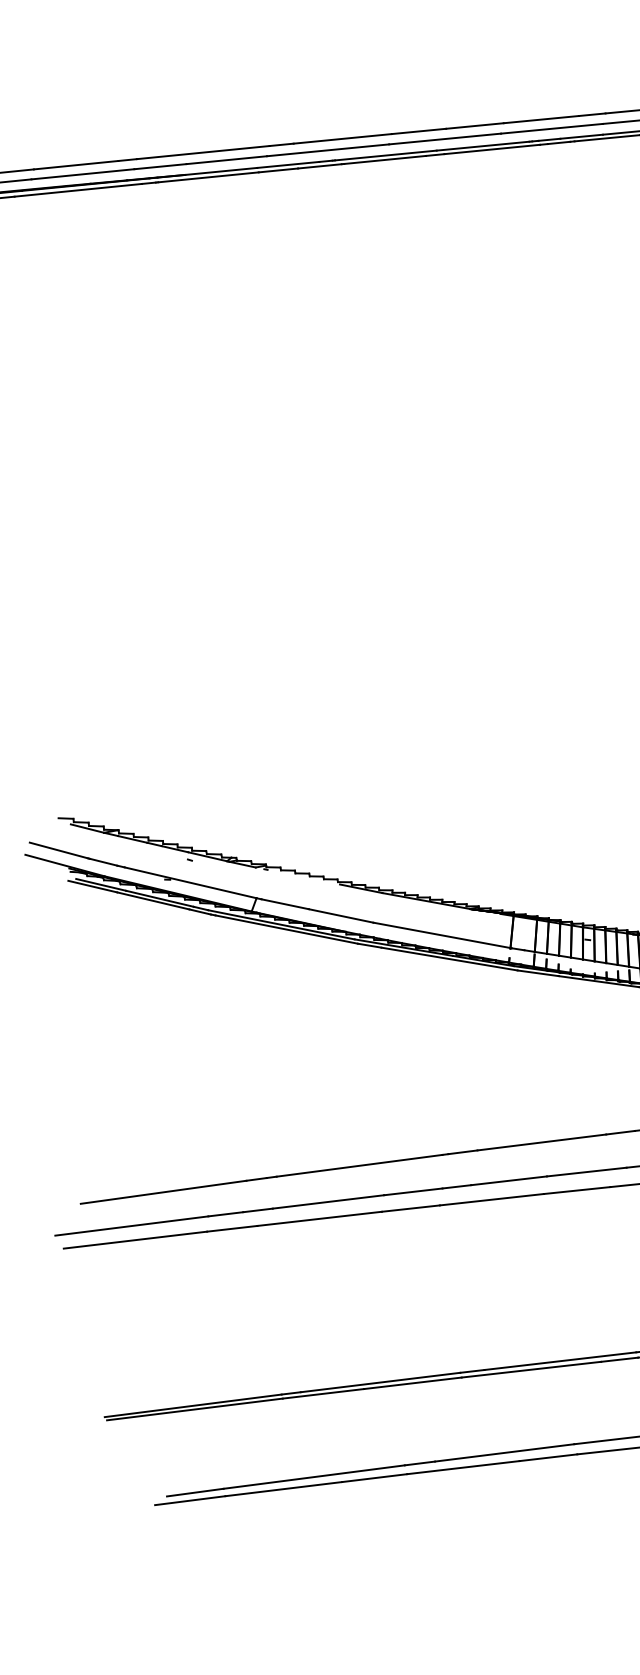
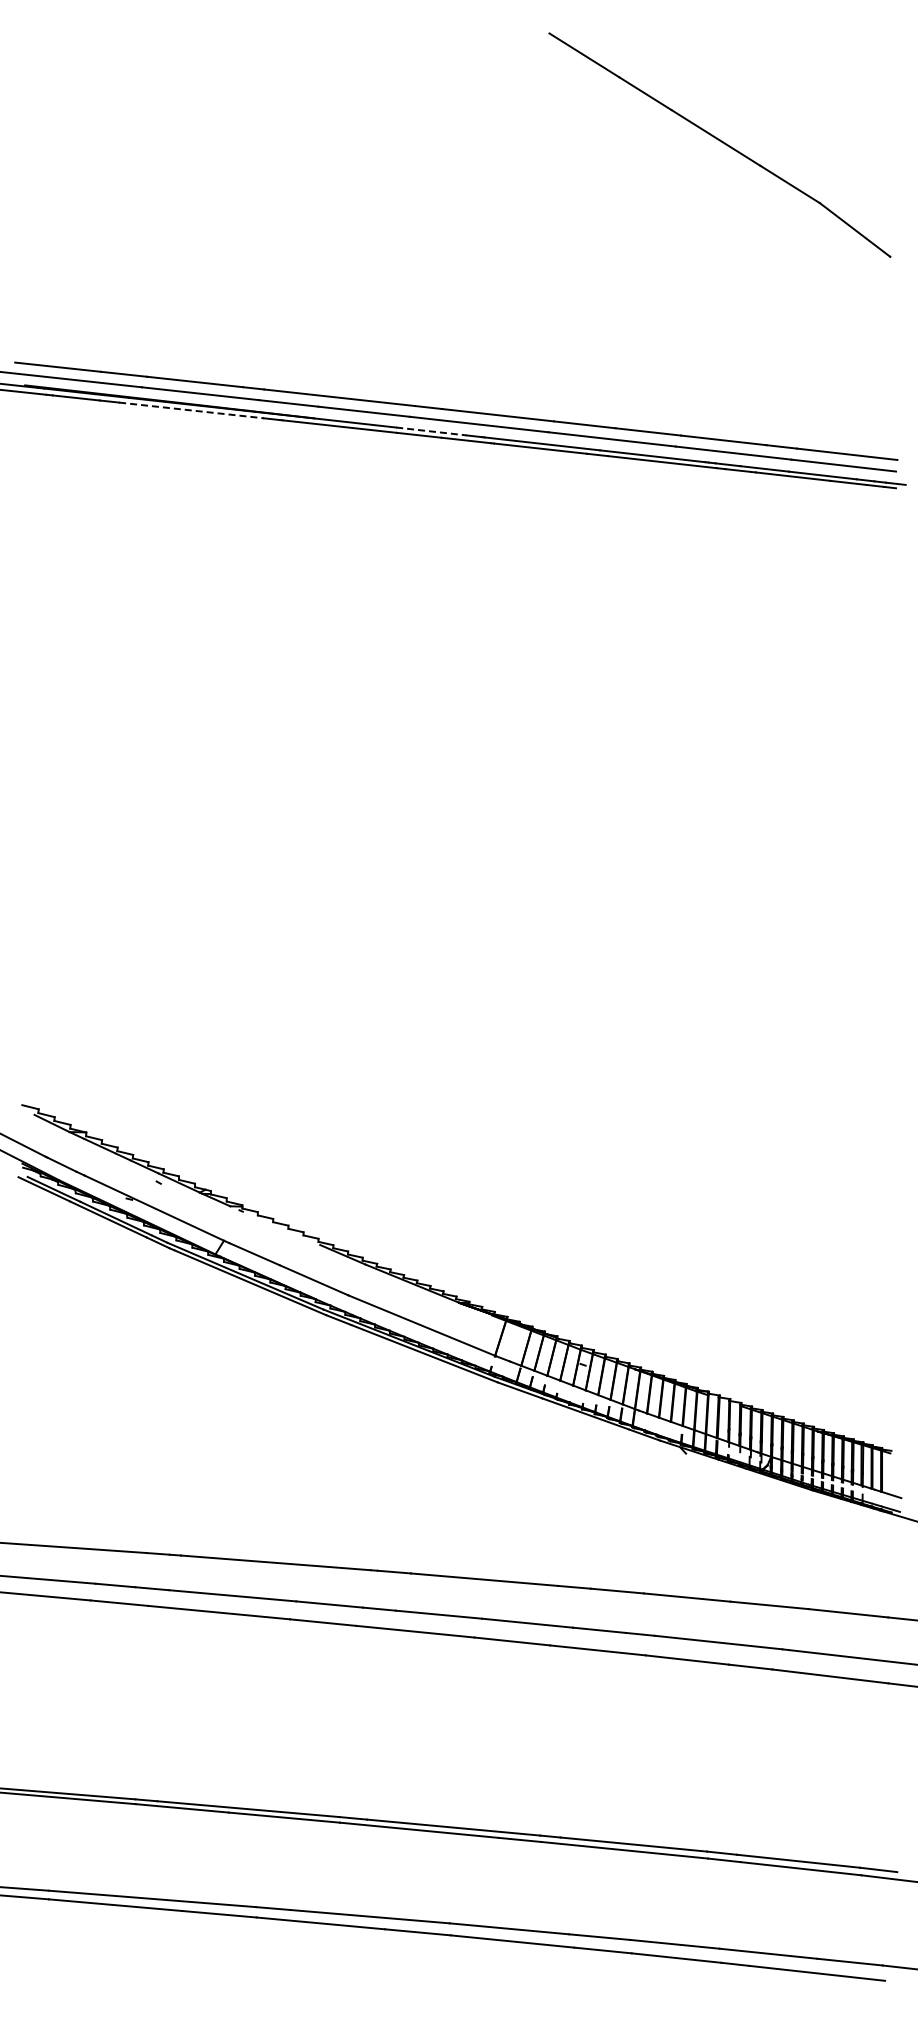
line: (288, 164) -> (431, 431), solid -> dashed
line: (78, 190) -> (191, 410), solid -> dashed

